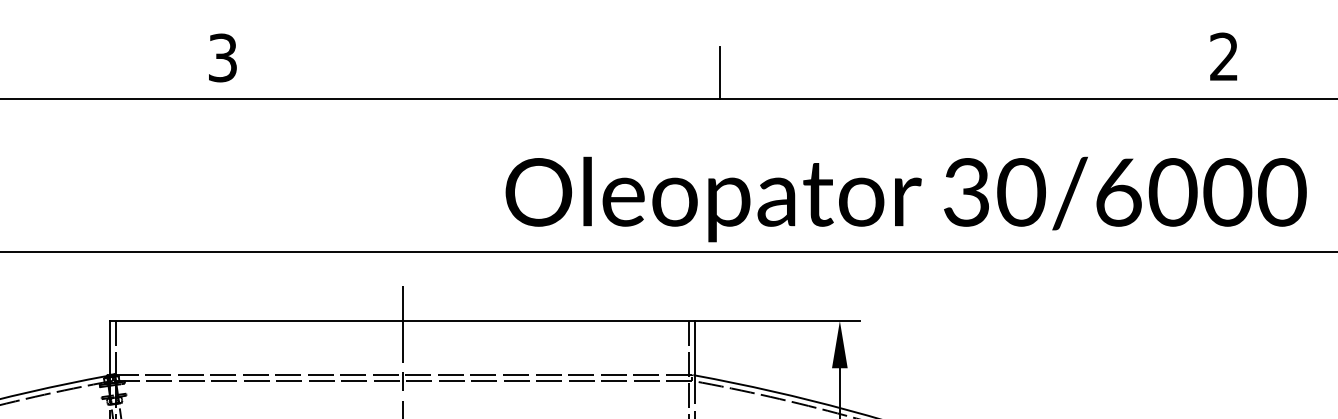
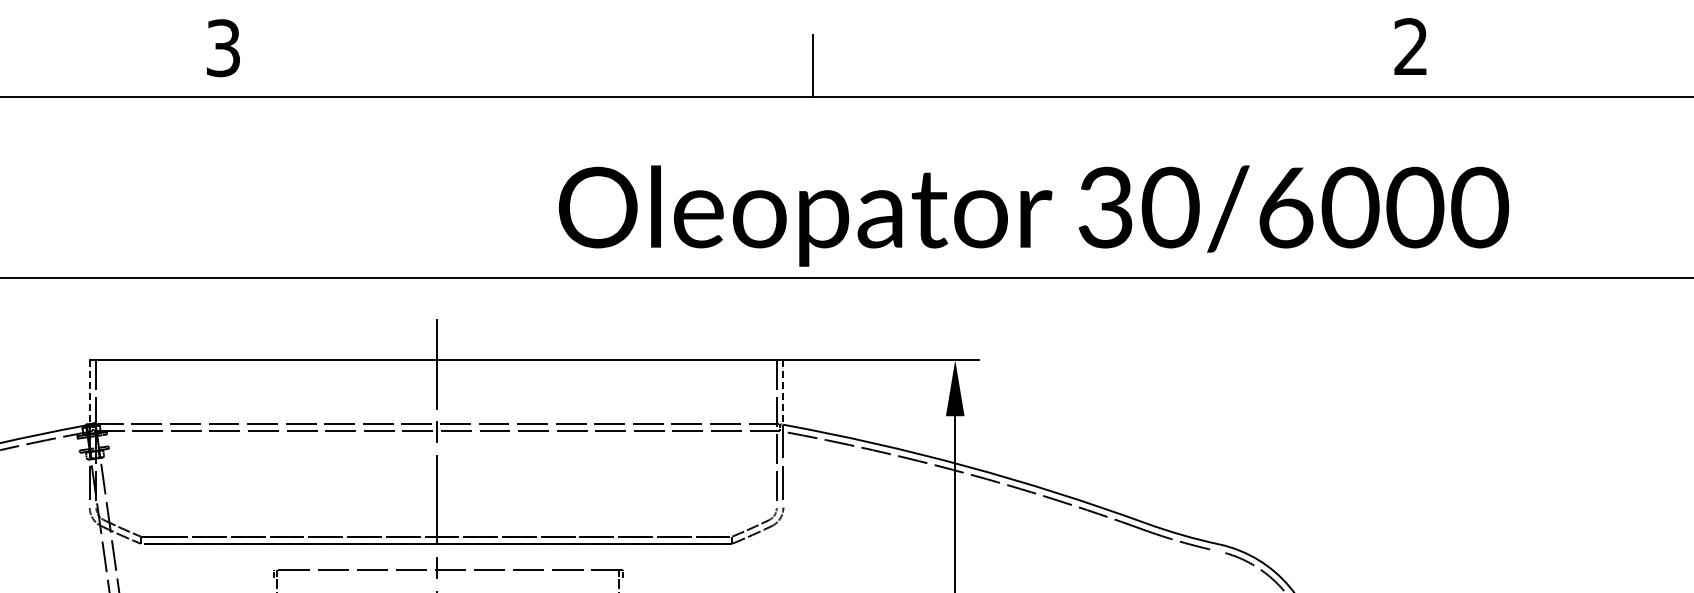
line: (109, 348) -> (89, 392), solid -> dashed
line: (695, 348) -> (783, 392), solid -> dashed

